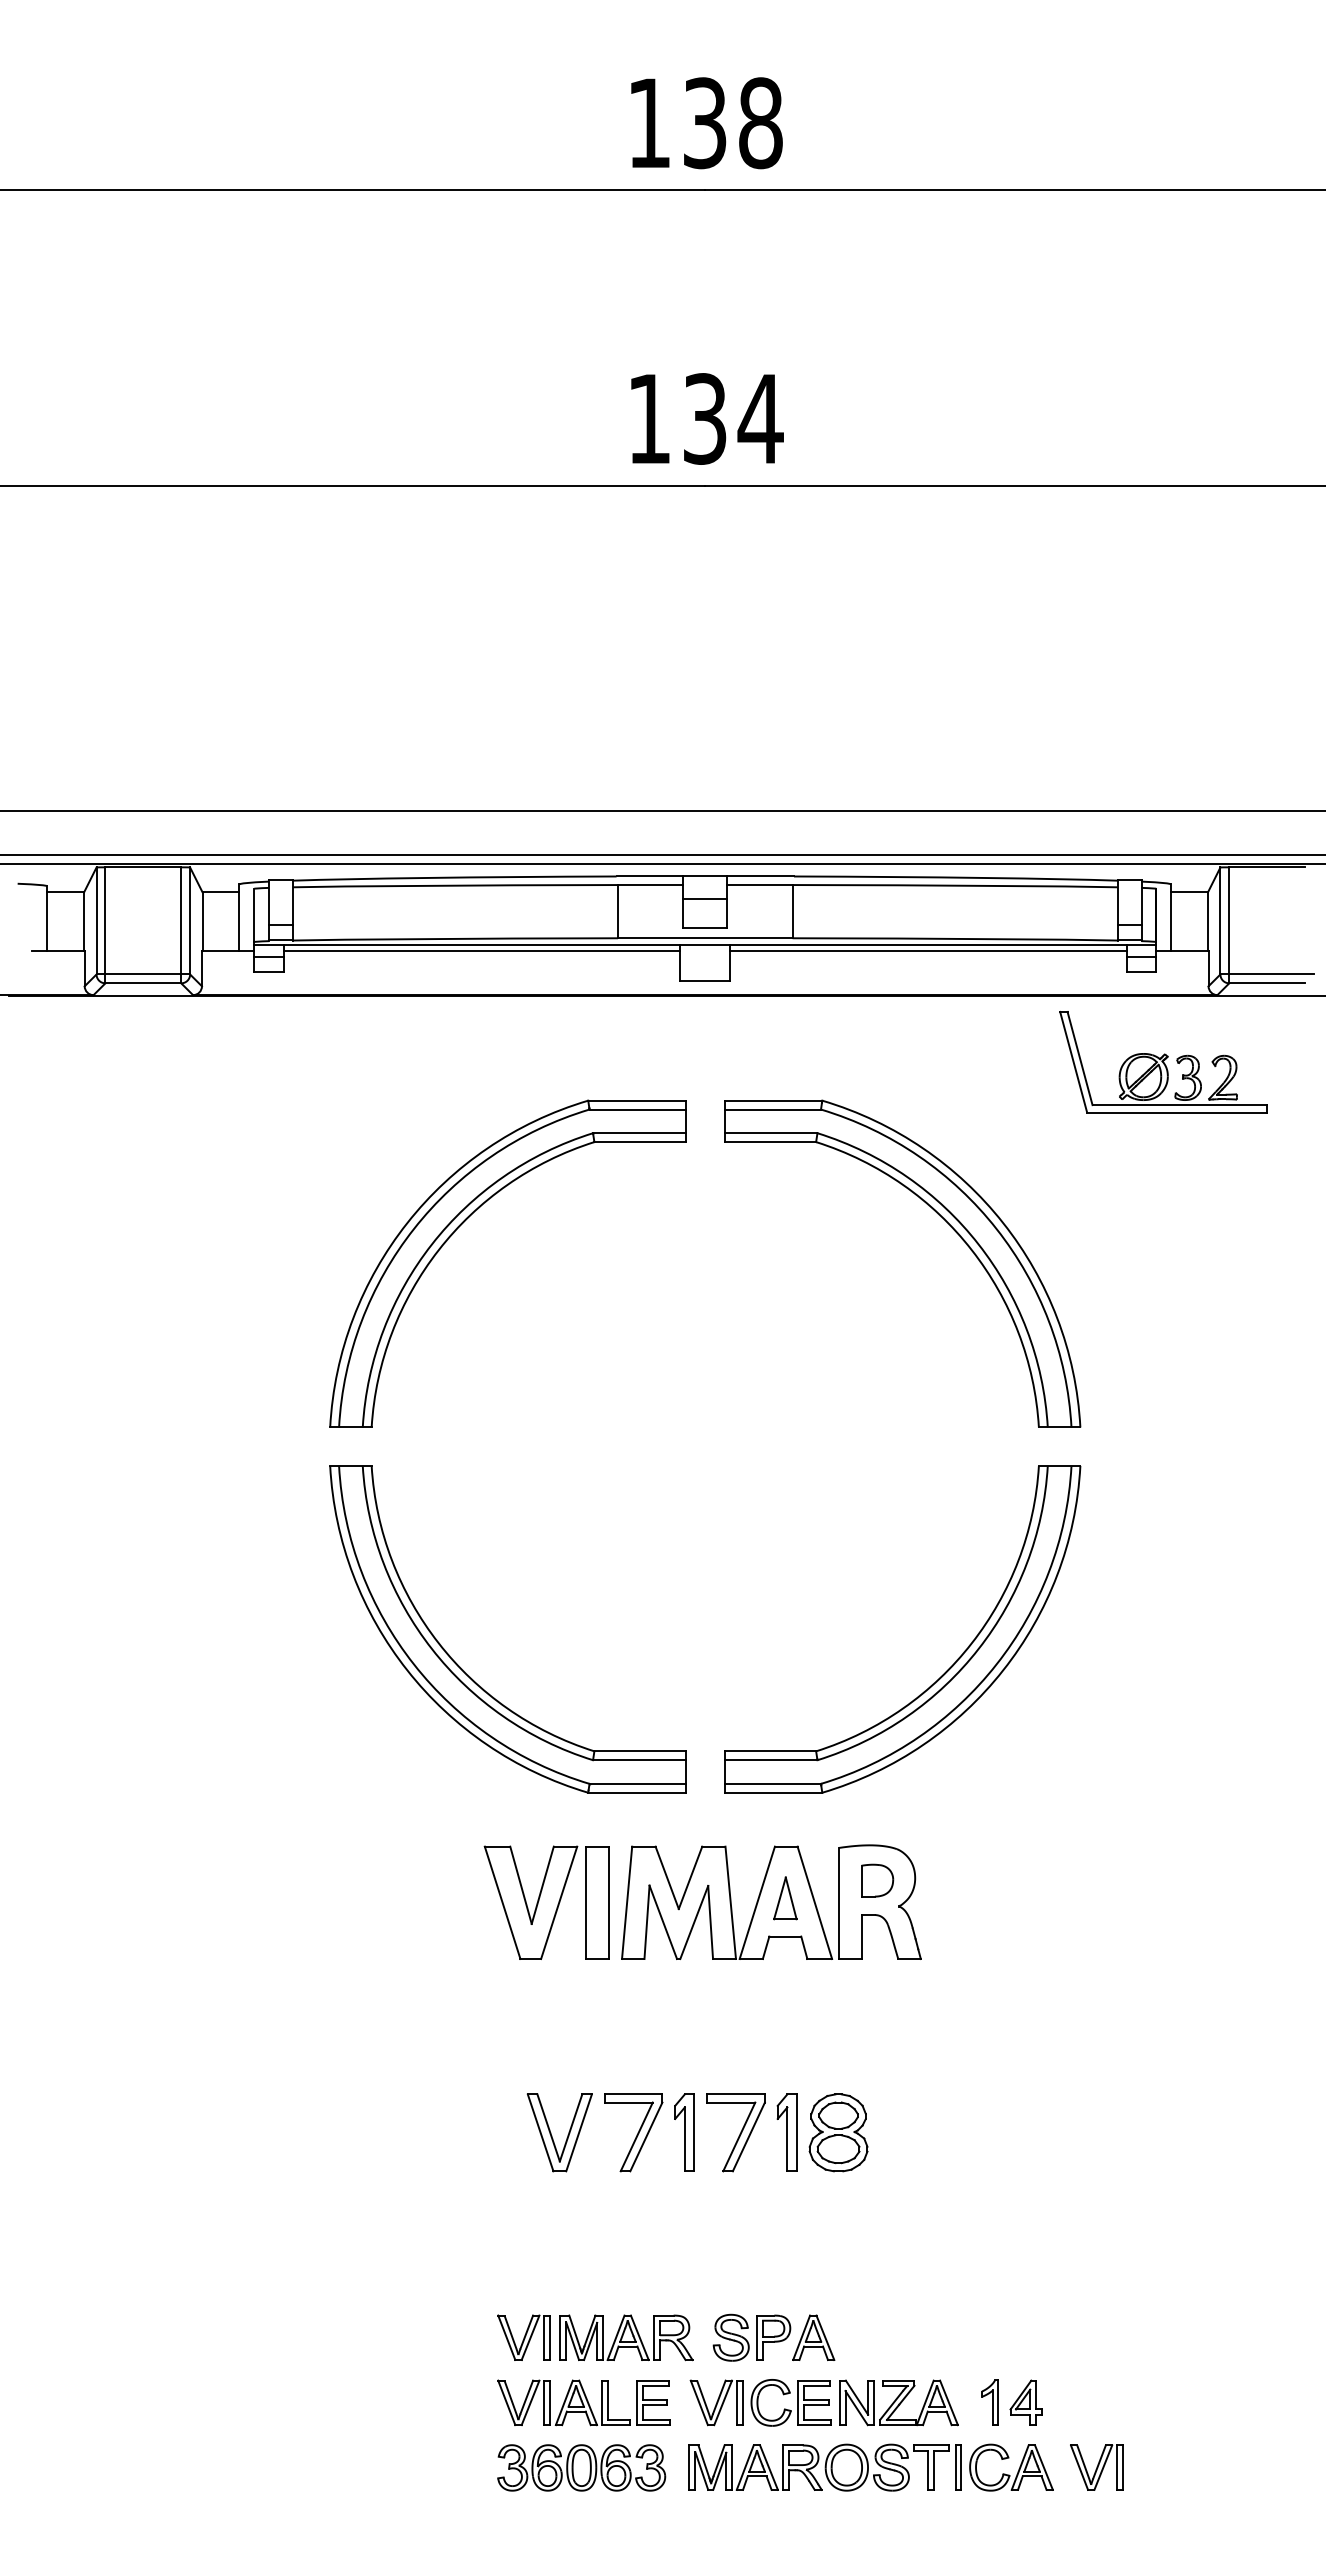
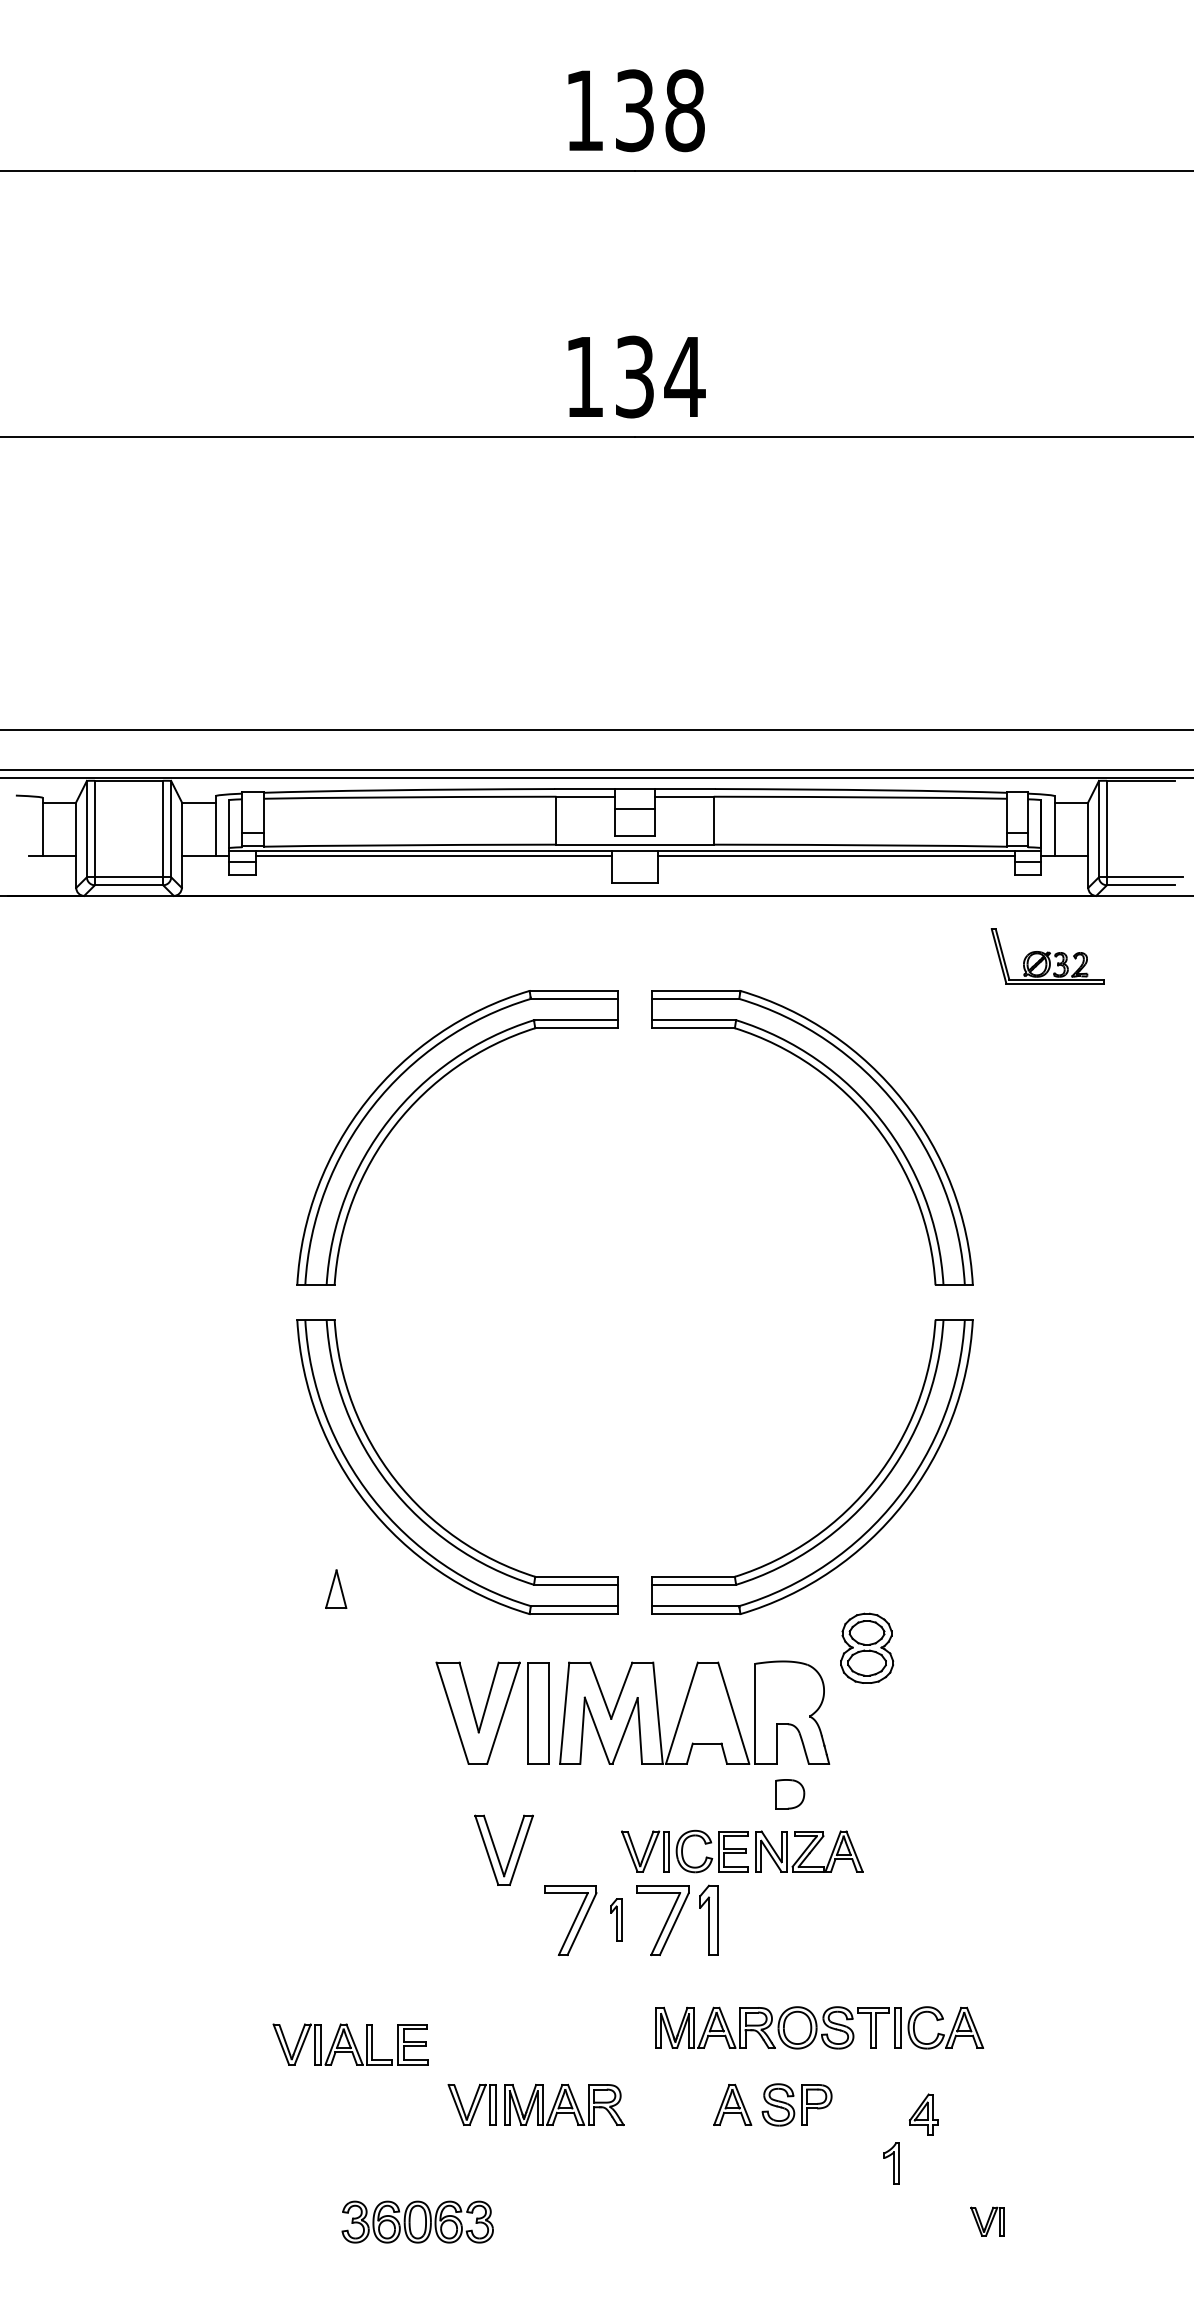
part: (1163, 1062) -> (1047, 956), size x0.6
part: (877, 1880) -> (790, 1794), moved
part: (785, 1897) -> (336, 1588), moved
part: (684, 2131) -> (616, 1919), size x0.6
part: (839, 2131) -> (867, 1647), moved
part: (552, 2135) -> (497, 1852), moved
part: (751, 2337) -> (796, 2104), moved
part: (583, 2402) -> (350, 2044), moved
part: (824, 2402) -> (742, 1851), moved
part: (1025, 2402) -> (923, 2114), moved
part: (581, 2467) -> (417, 2221), moved
part: (871, 2467) -> (819, 2027), moved
part: (1096, 2467) -> (987, 2221), size x0.7

